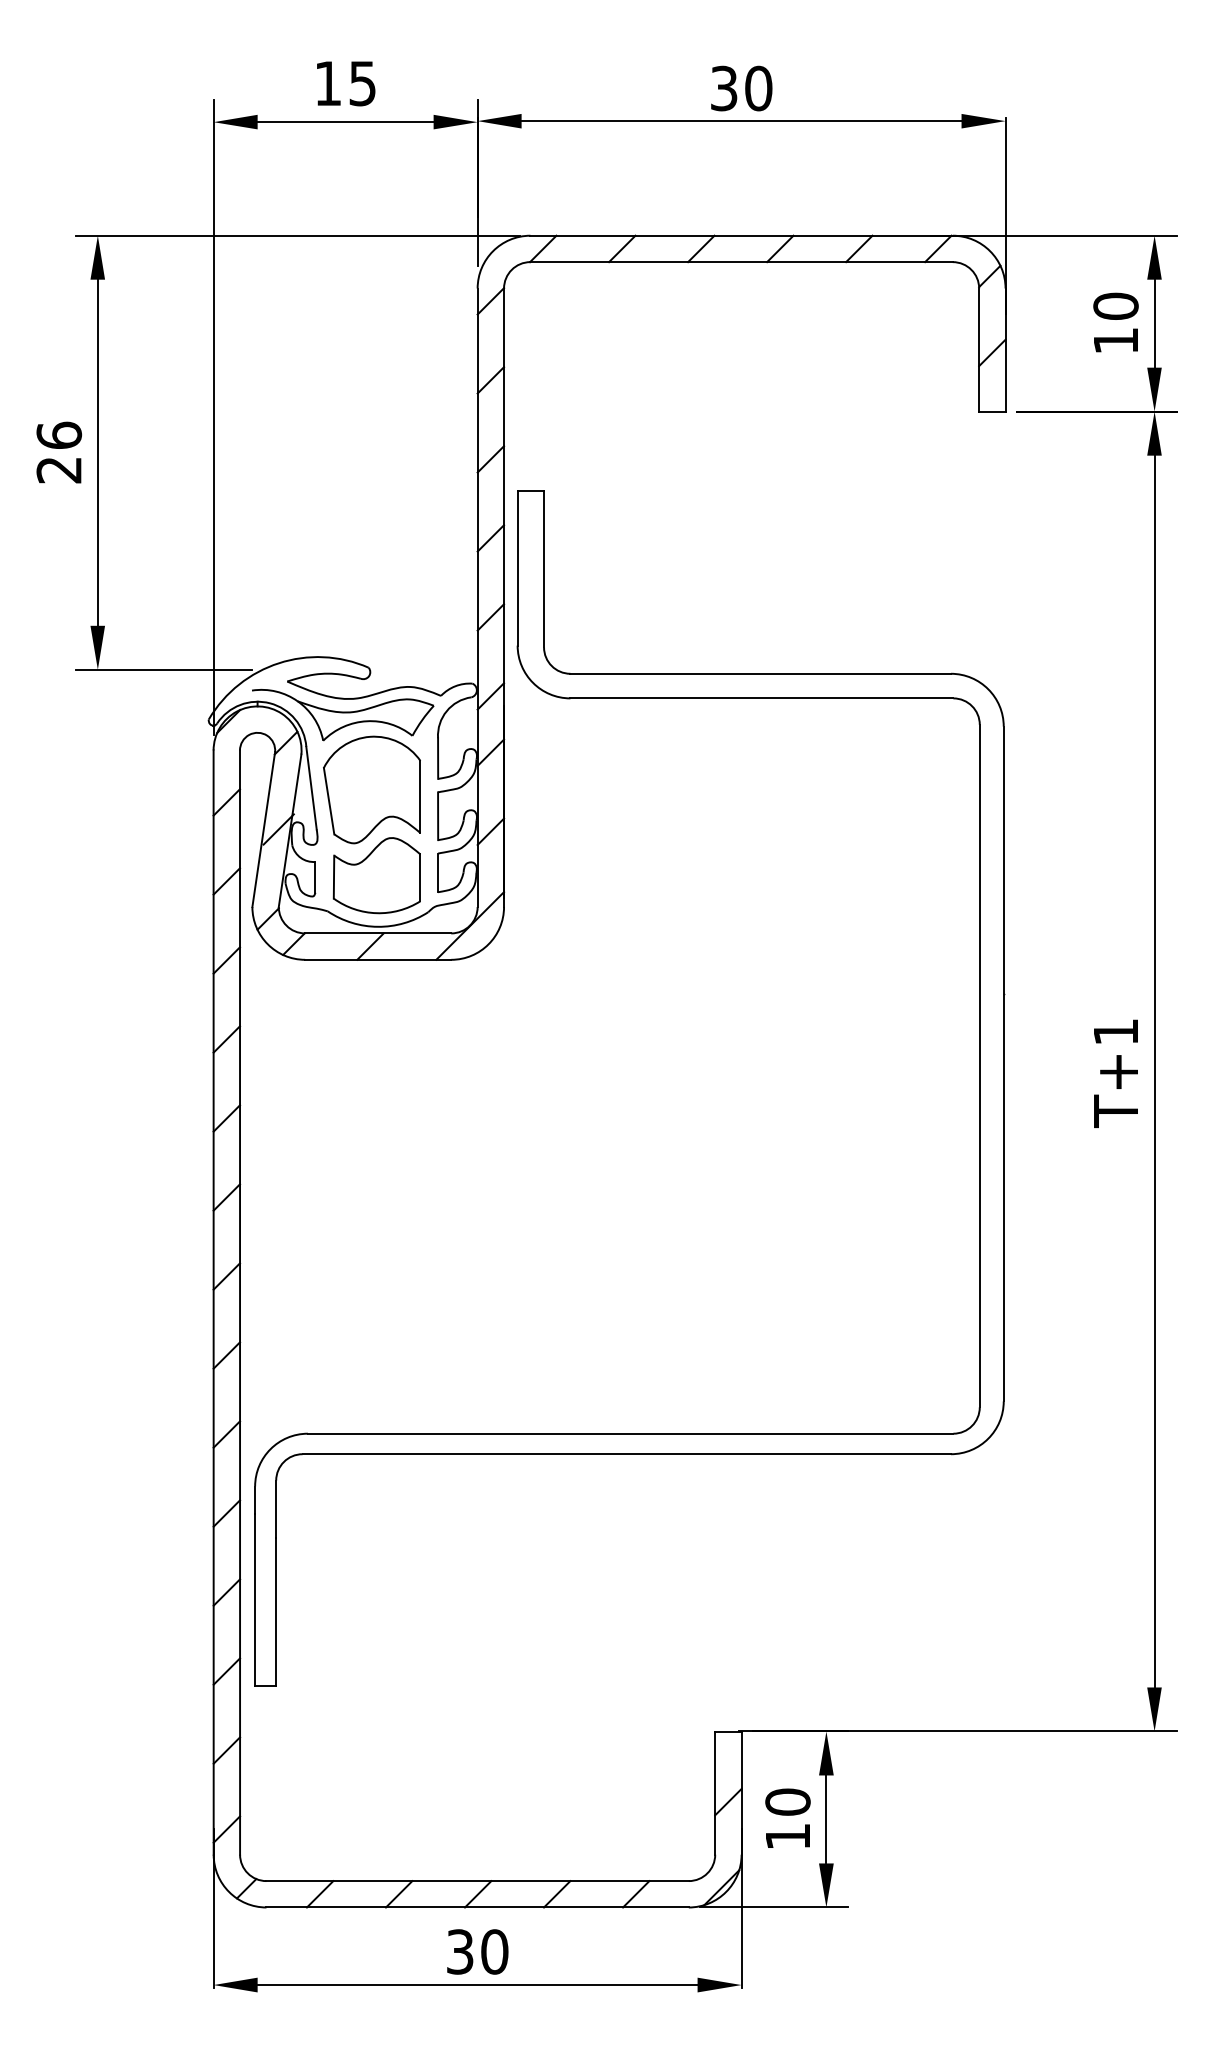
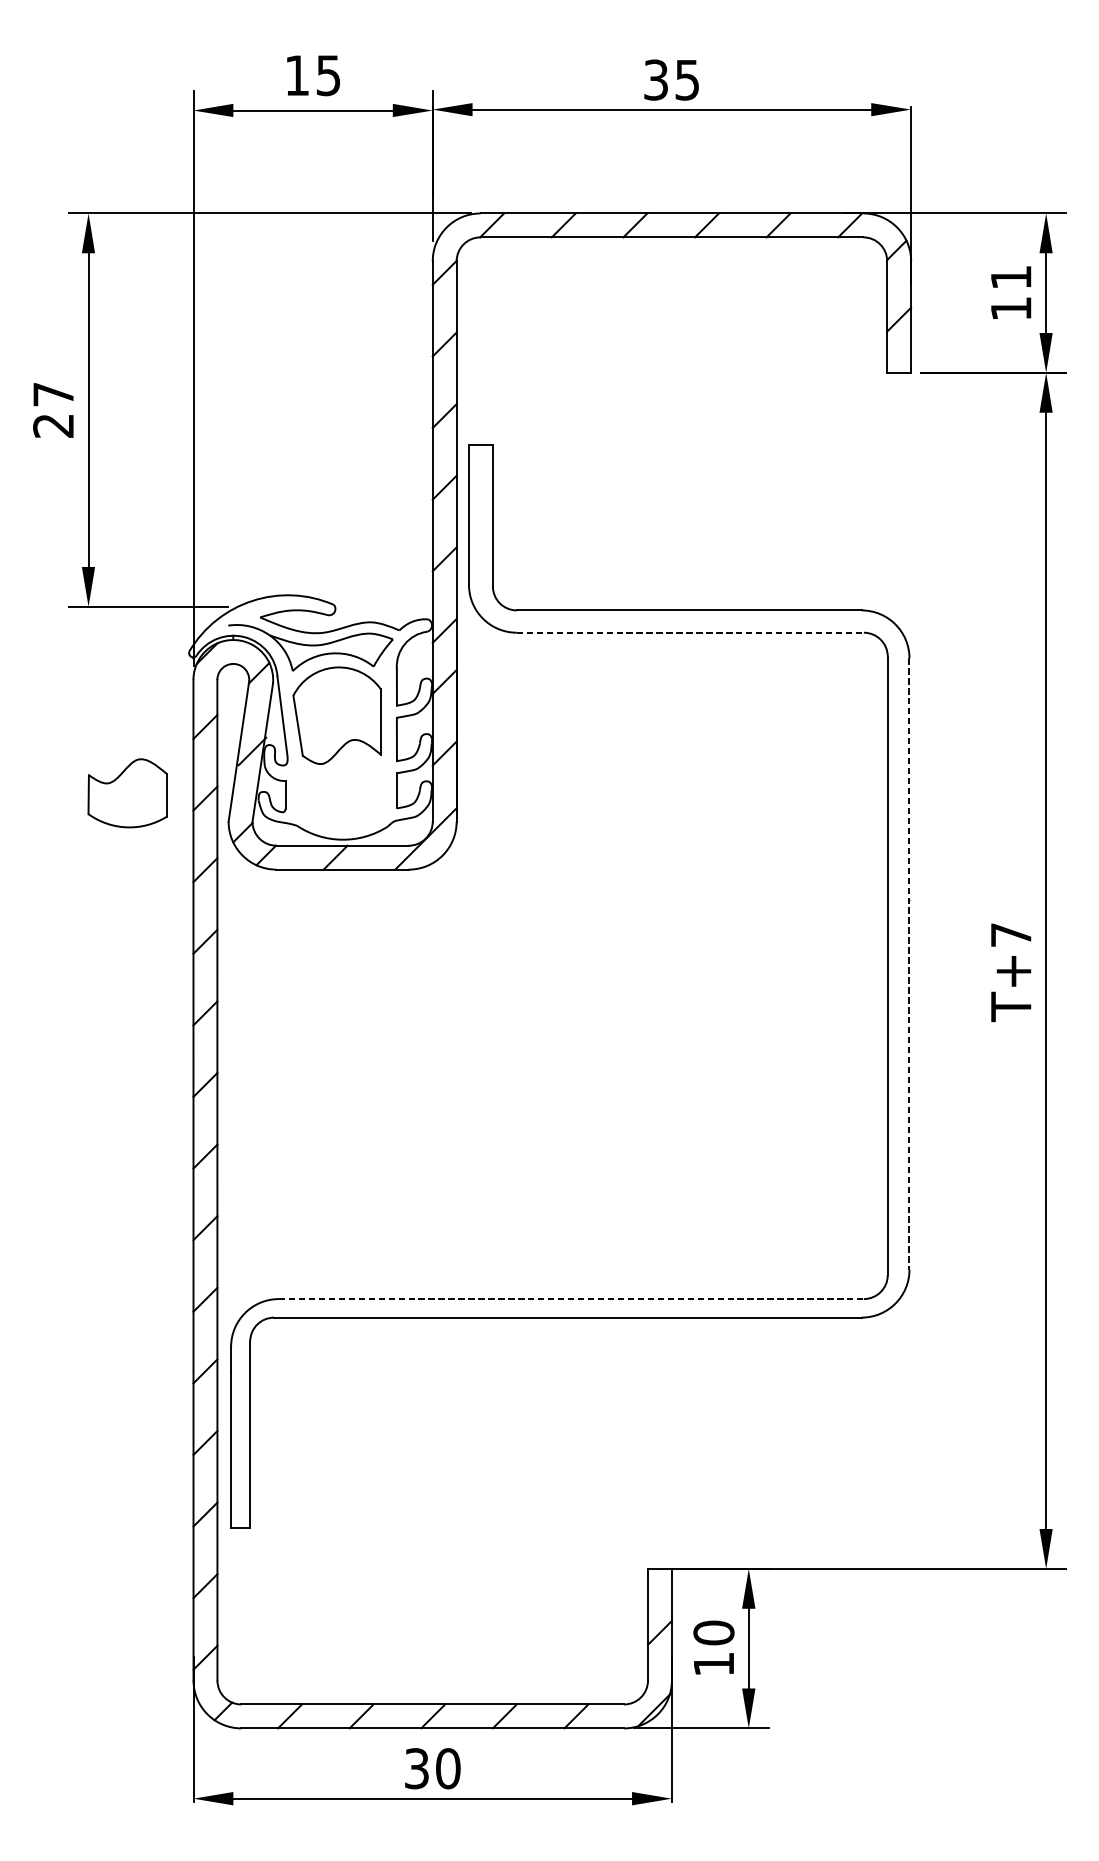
text: (758, 88) -> (687, 80), 30 -> 35
text: (1115, 305) -> (1010, 276), 10 -> 11
text: (59, 434) -> (53, 393), 26 -> 27
line: (762, 698) -> (690, 632), solid -> dashed
part: (376, 875) -> (127, 793), moved
text: (1115, 1031) -> (1010, 934), T+1 -> T+7
line: (1003, 1064) -> (909, 964), solid -> dashed
line: (630, 1433) -> (571, 1298), solid -> dashed

